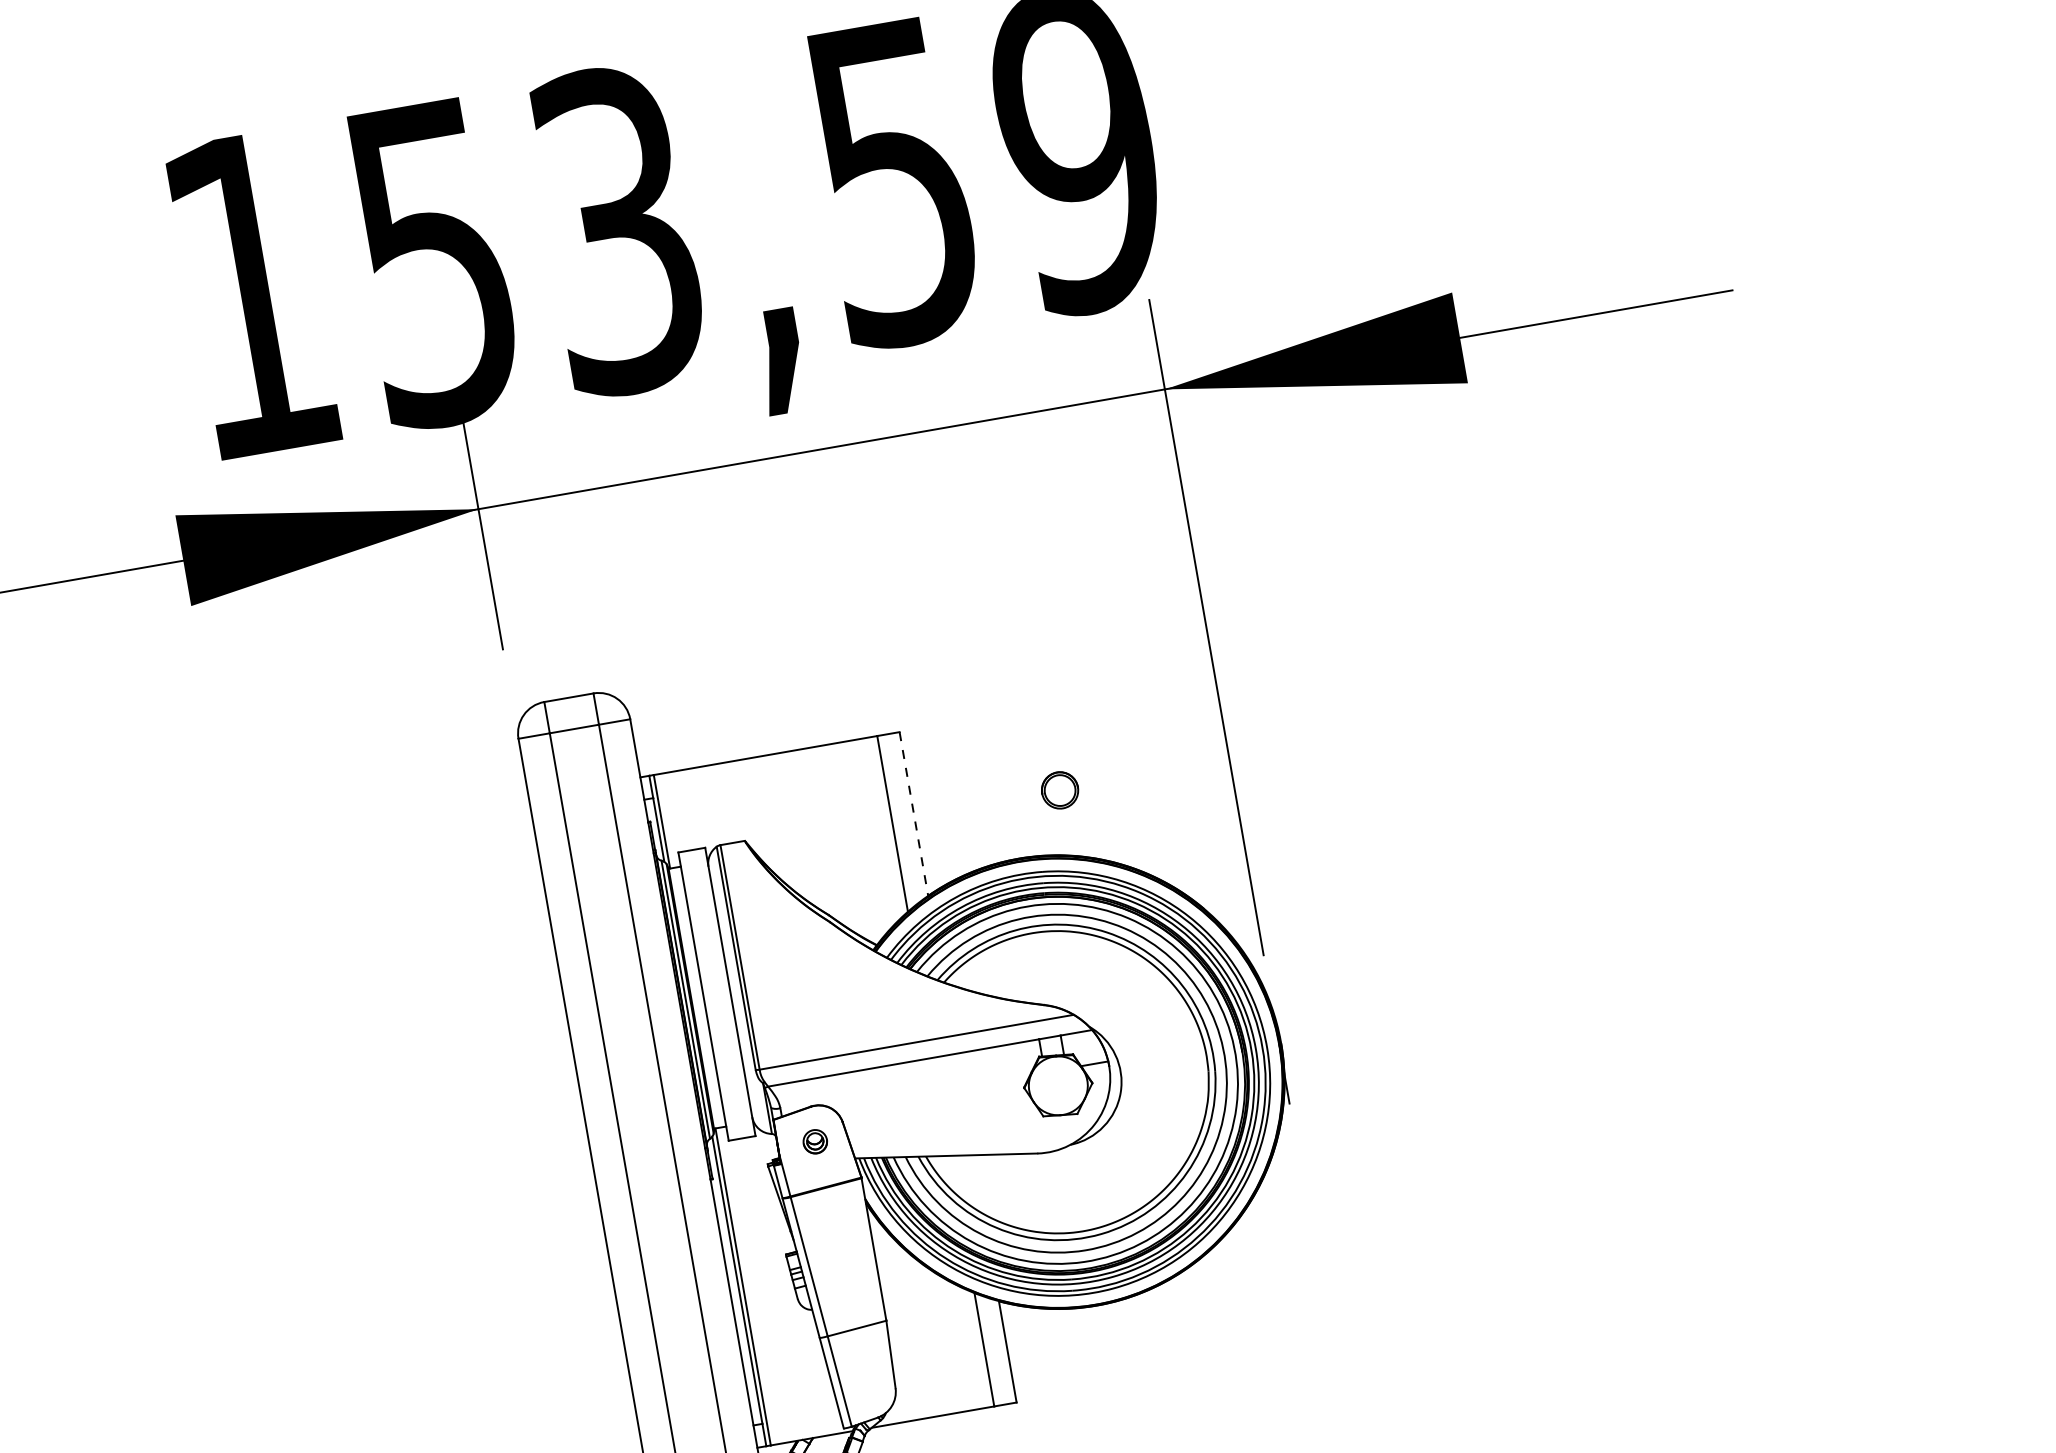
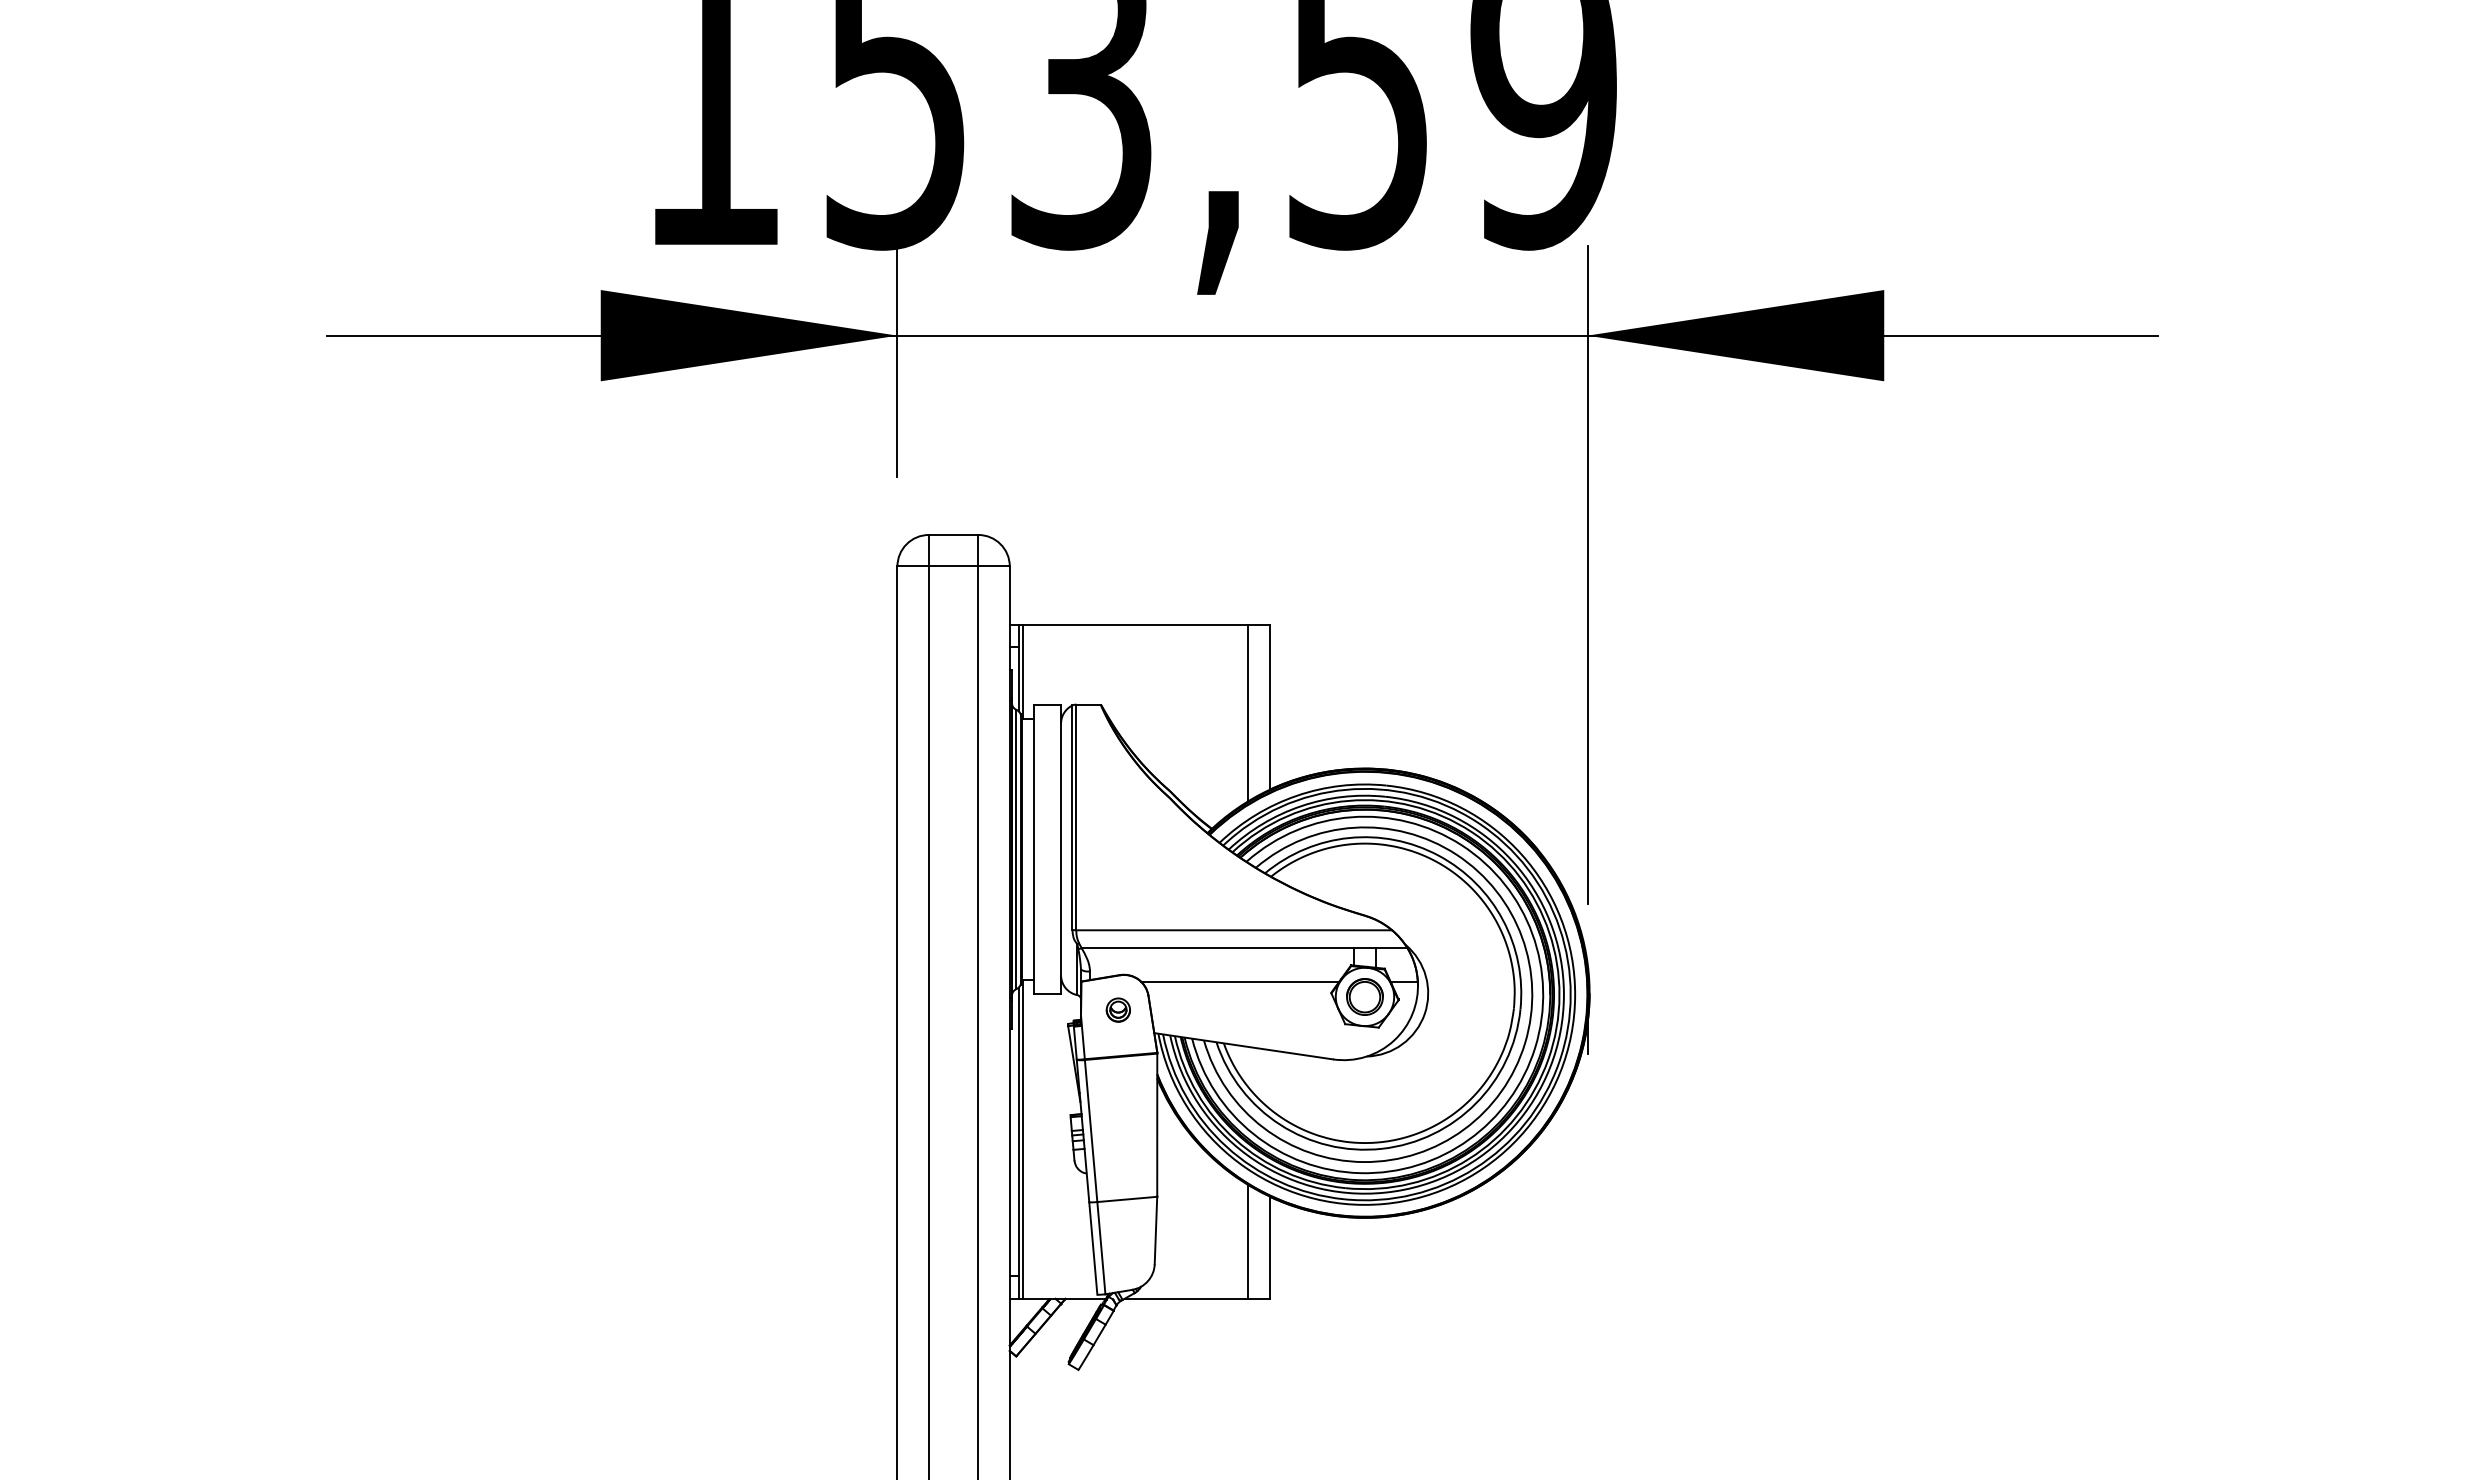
part: (1059, 789) -> (1364, 996), moved
line: (914, 814) -> (1270, 707), dashed -> solid
line: (931, 1092) -> (1240, 981), added

